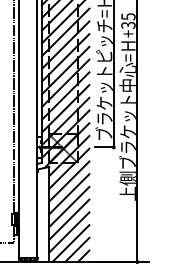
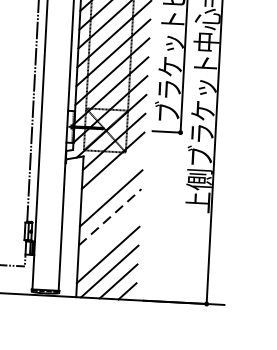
line: (69, 181) -> (112, 179), removed
line: (69, 206) -> (110, 216), solid -> dashed
line: (69, 219) -> (109, 235), removed

